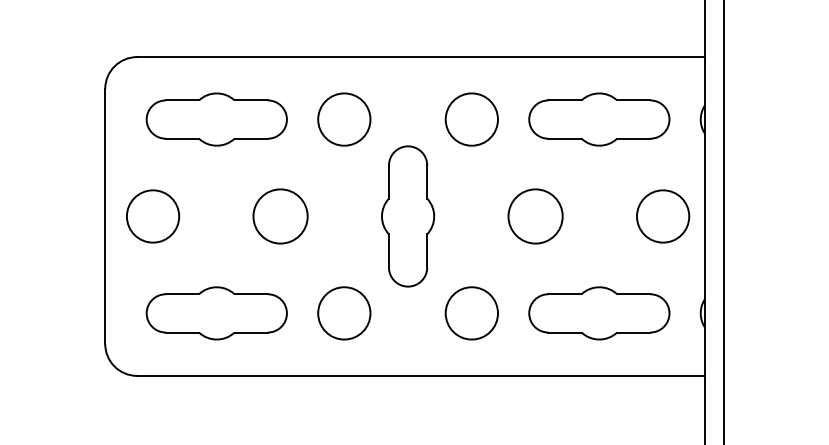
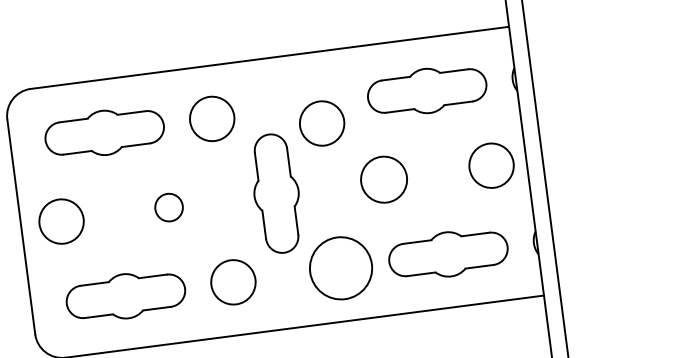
circle: (471, 119) -> (321, 123), moved
circle: (280, 216) -> (169, 207), size x0.6
circle: (471, 313) -> (340, 268), size x1.4

